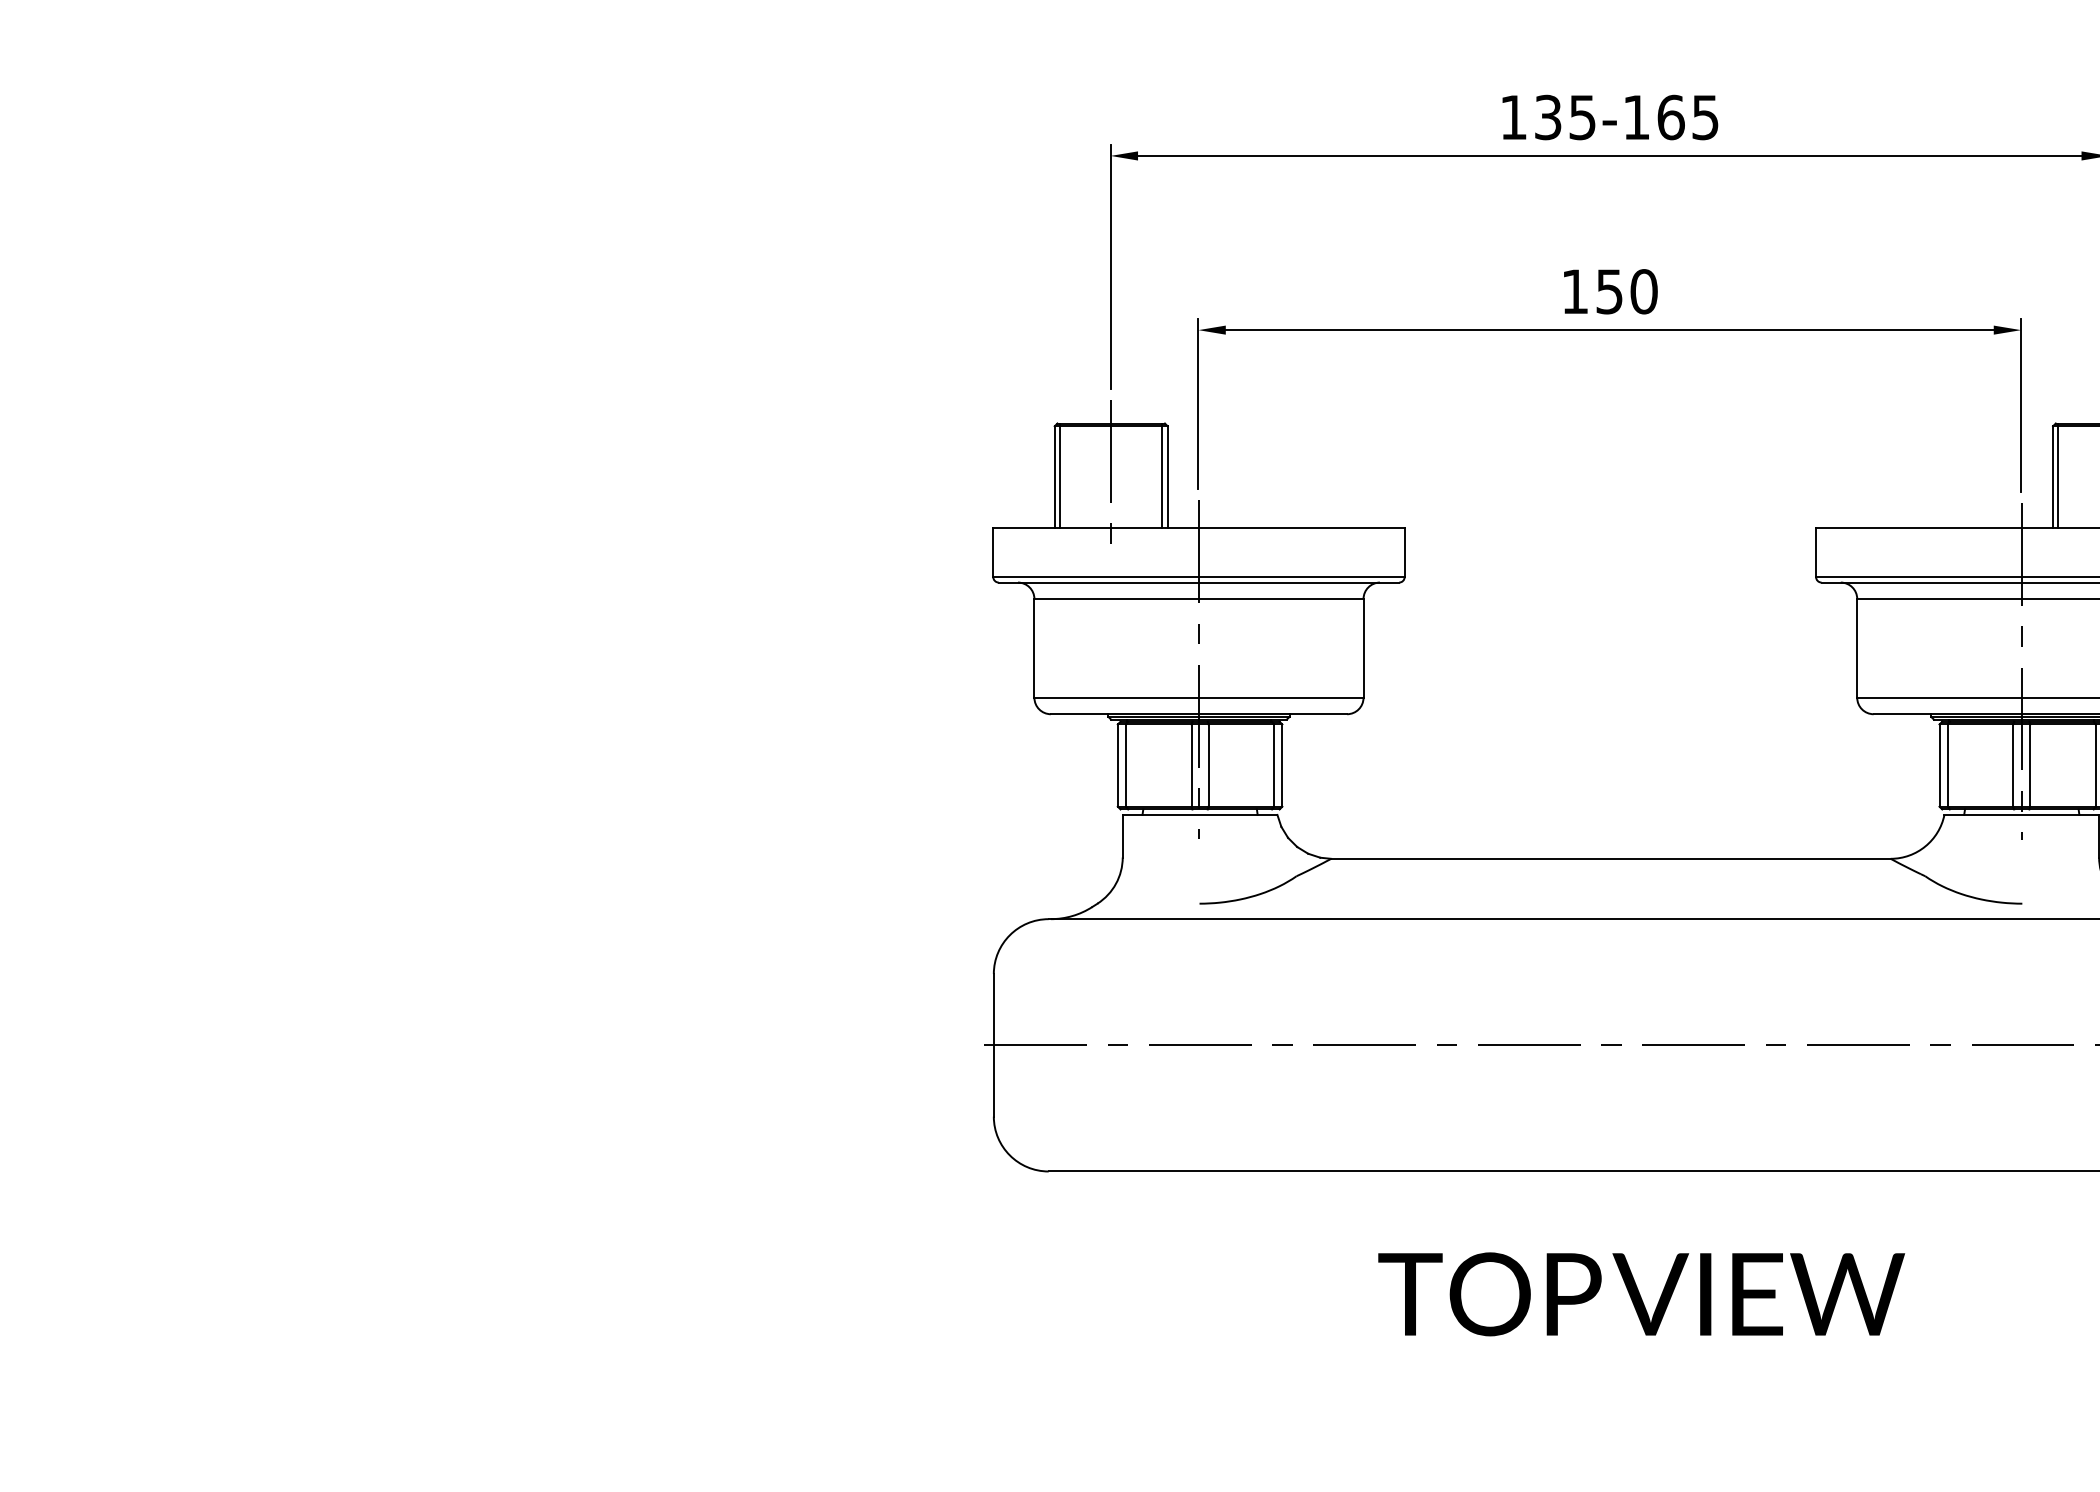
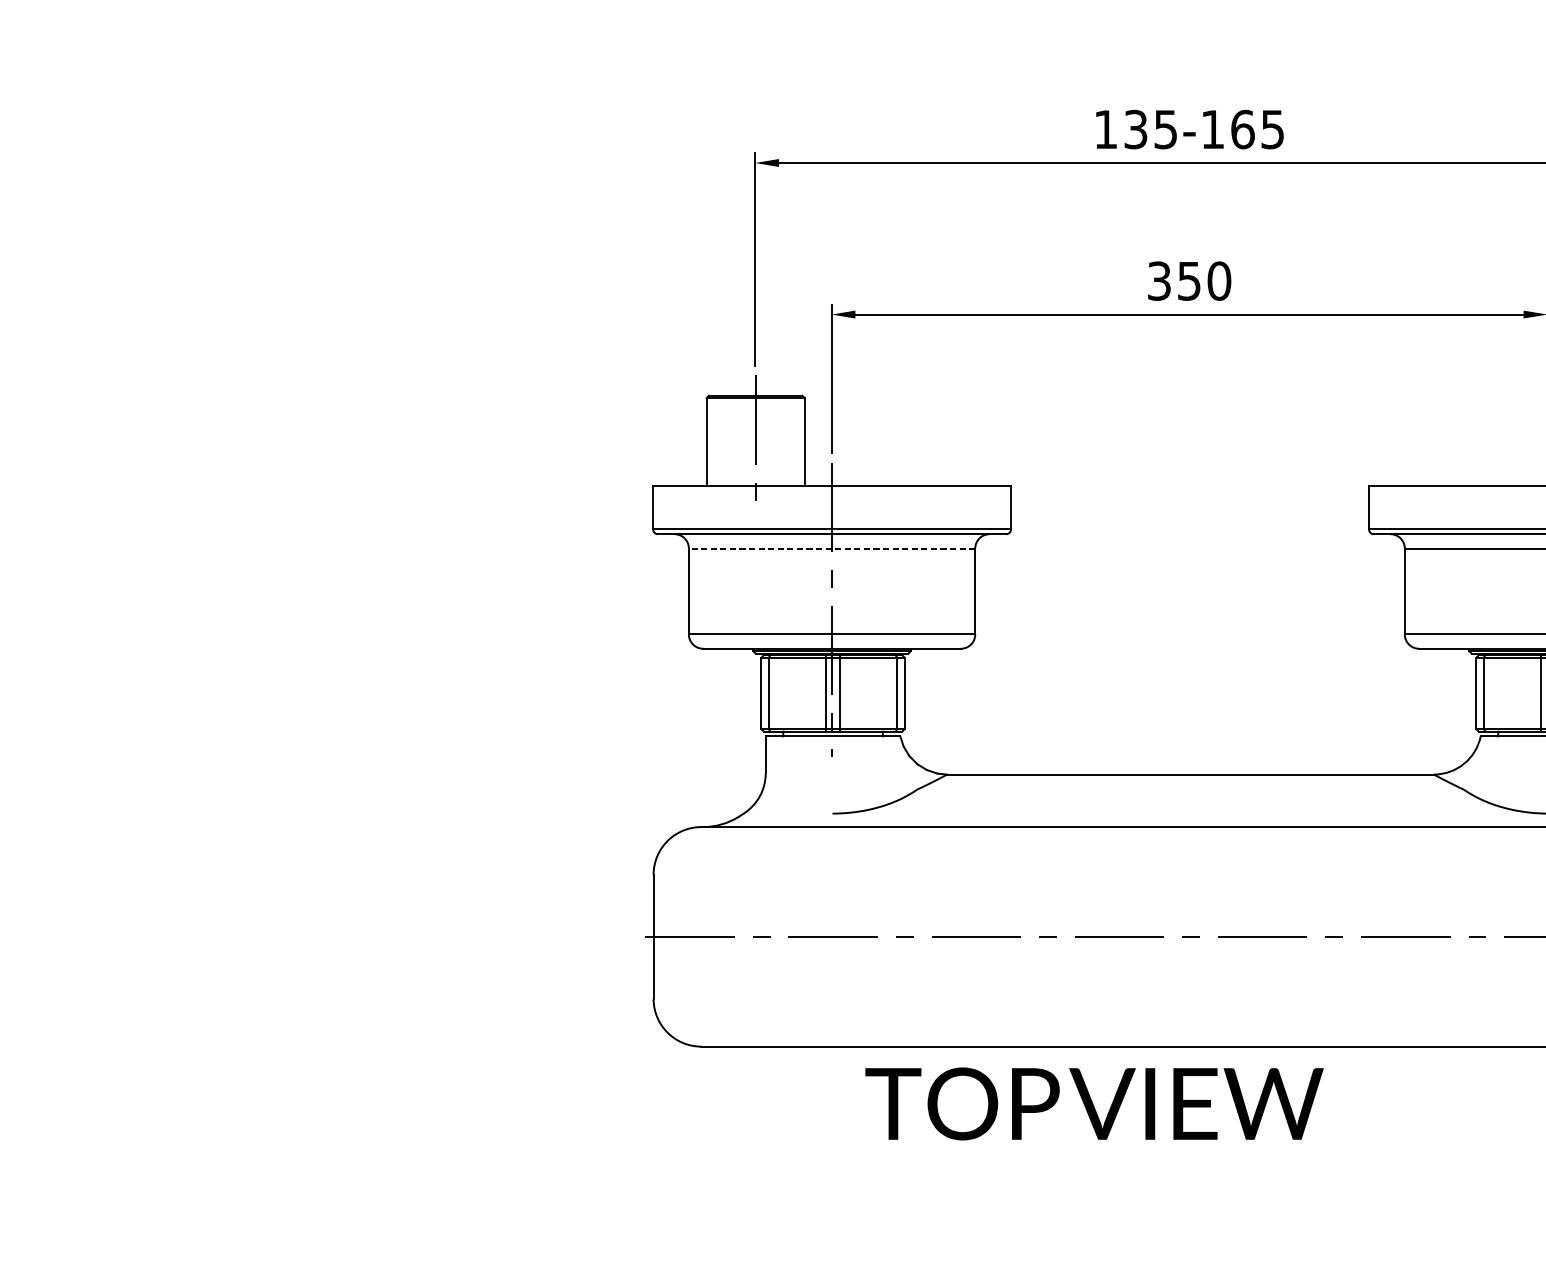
text: (1575, 291) -> (1159, 280), 150 -> 350
line: (1060, 475) -> (711, 441), removed
line: (1162, 475) -> (800, 441), removed
line: (1198, 599) -> (831, 548), solid -> dashed
text: (1641, 1294) -> (1094, 1104), moved

